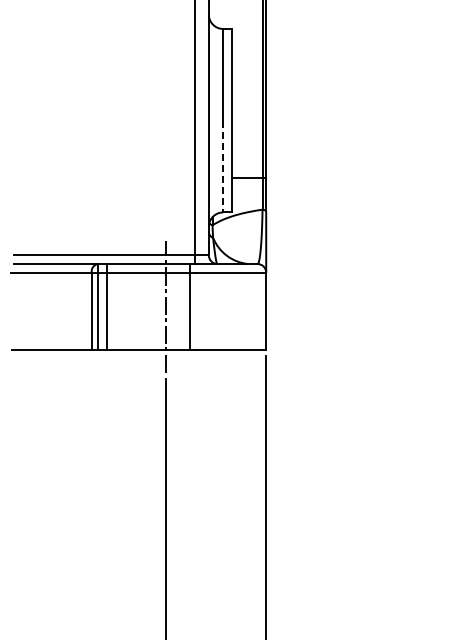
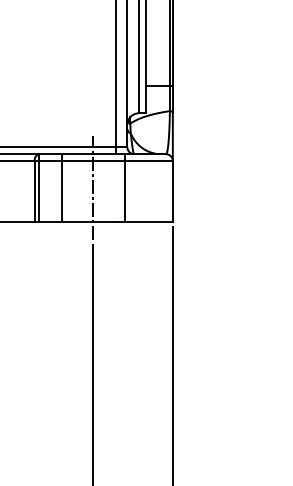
line: (223, 166) -> (139, 76), dashed -> solid
line: (106, 307) -> (61, 188), moved
line: (190, 307) -> (125, 188), moved

